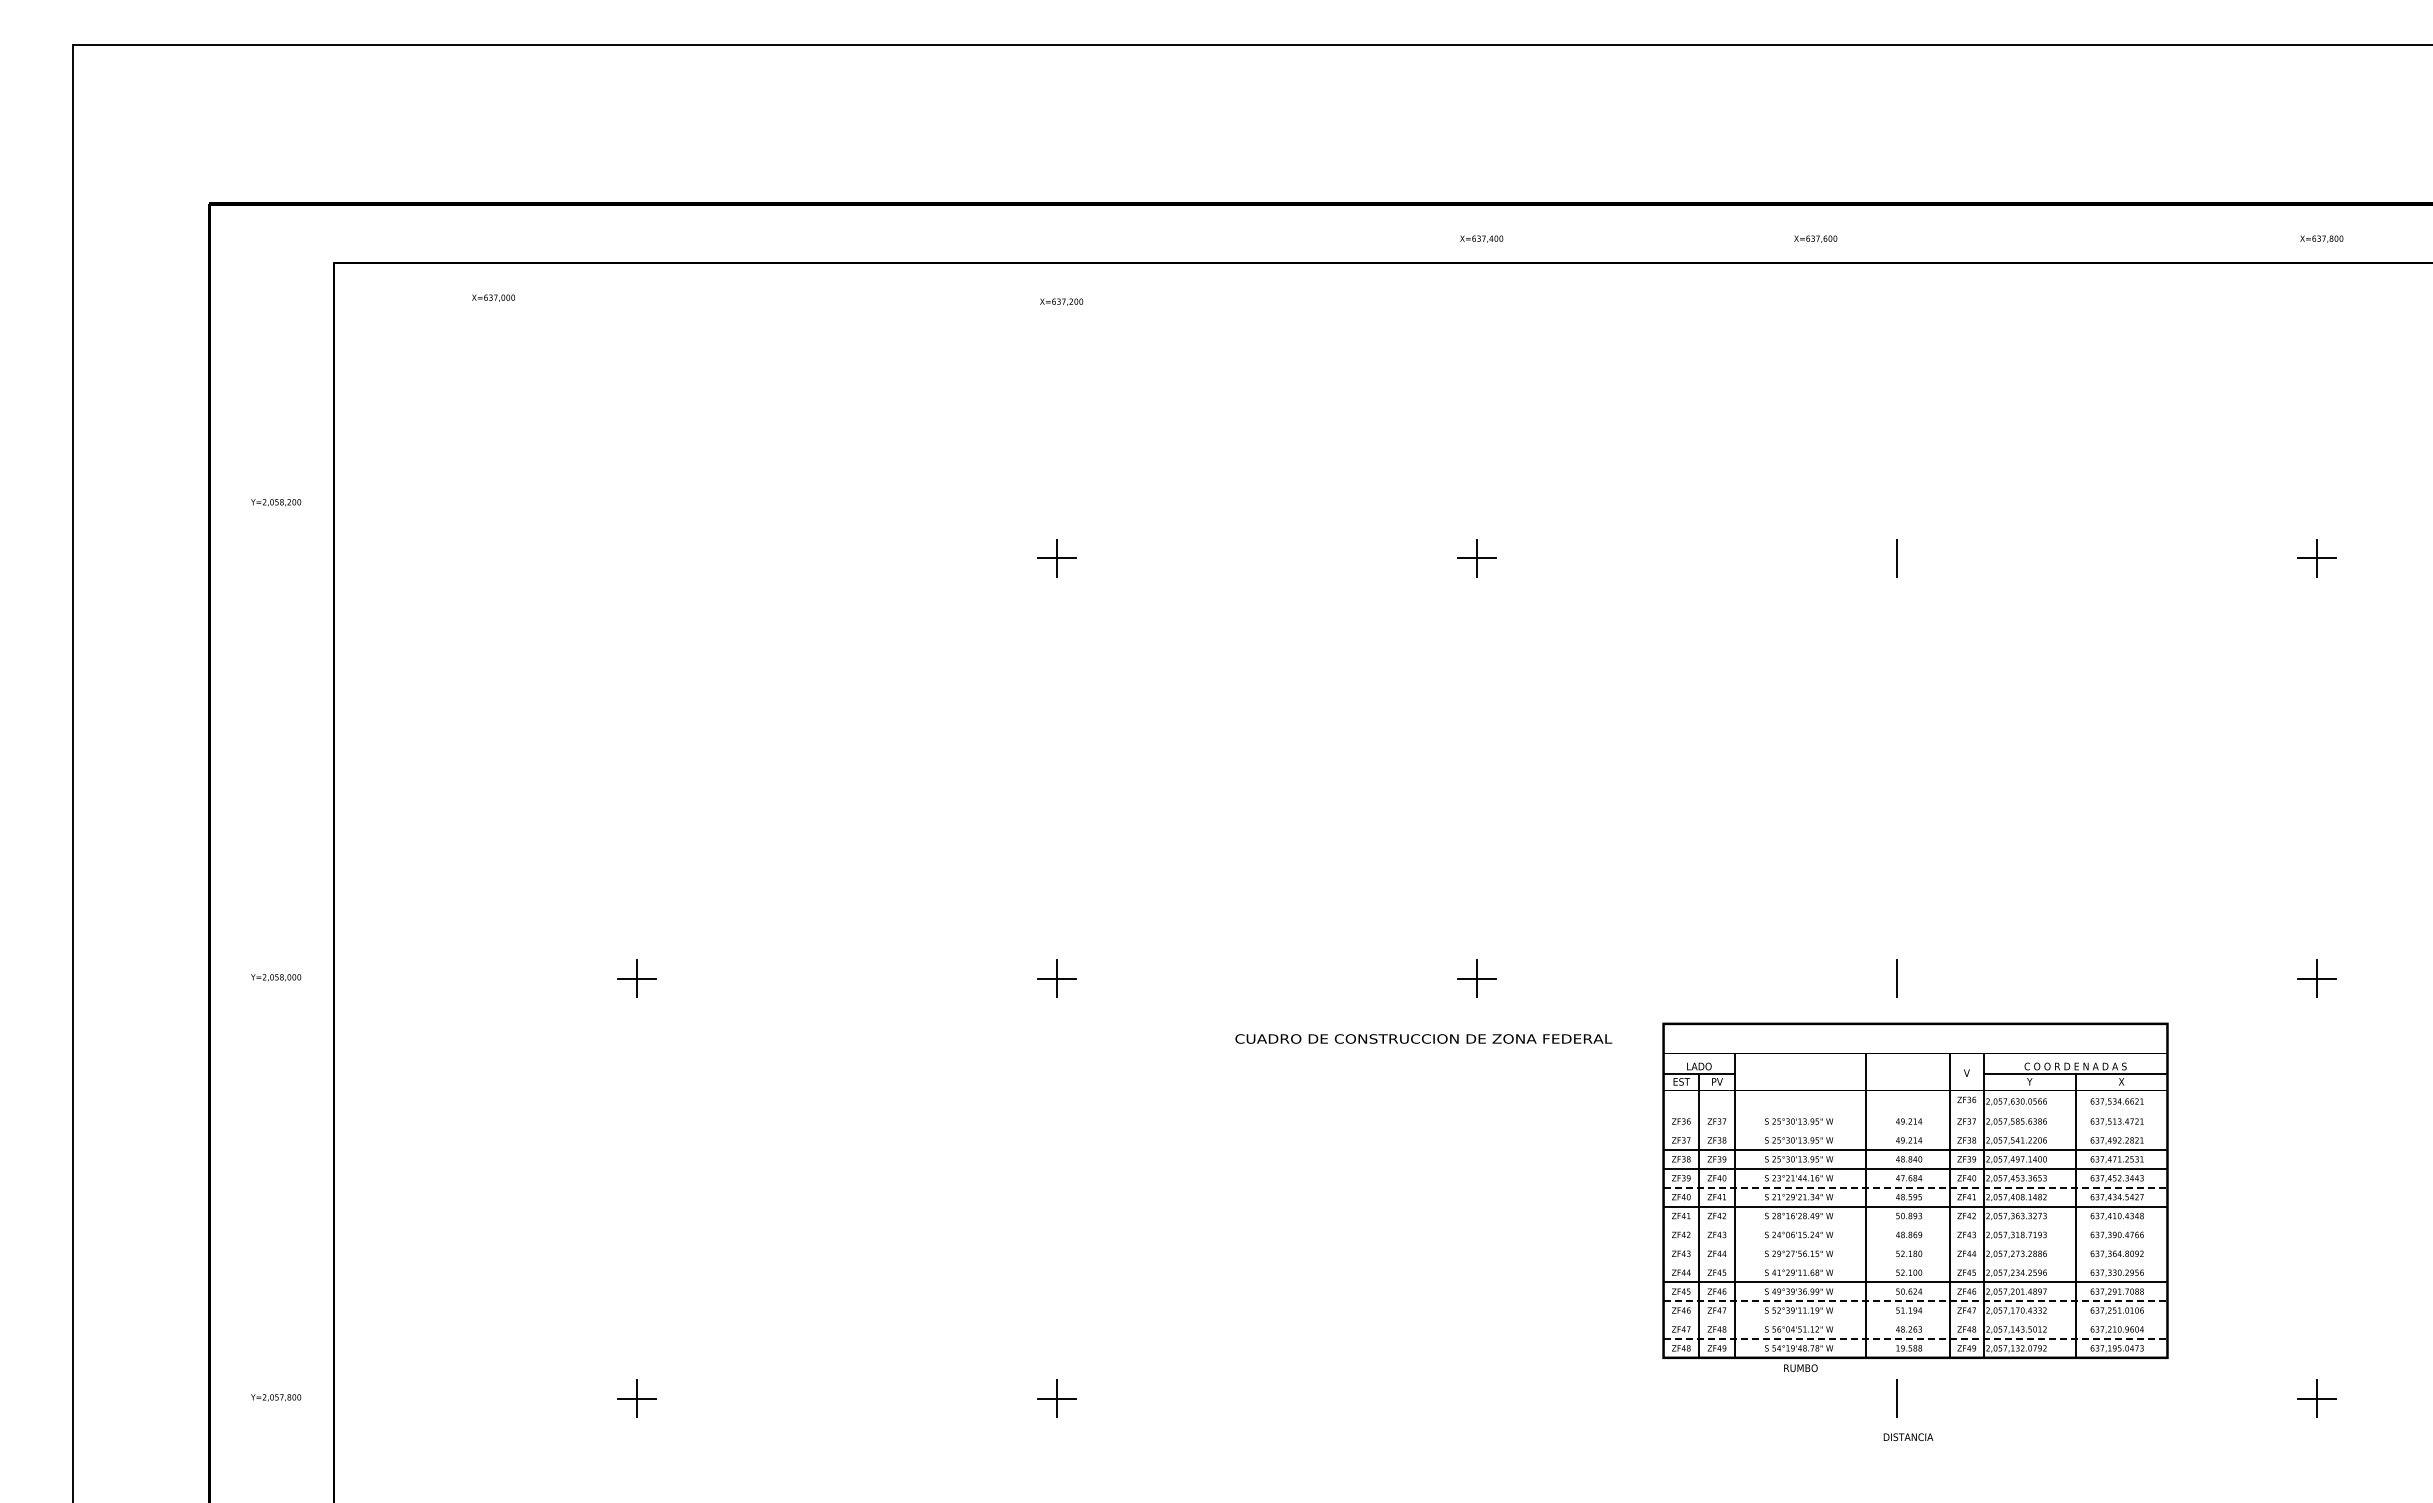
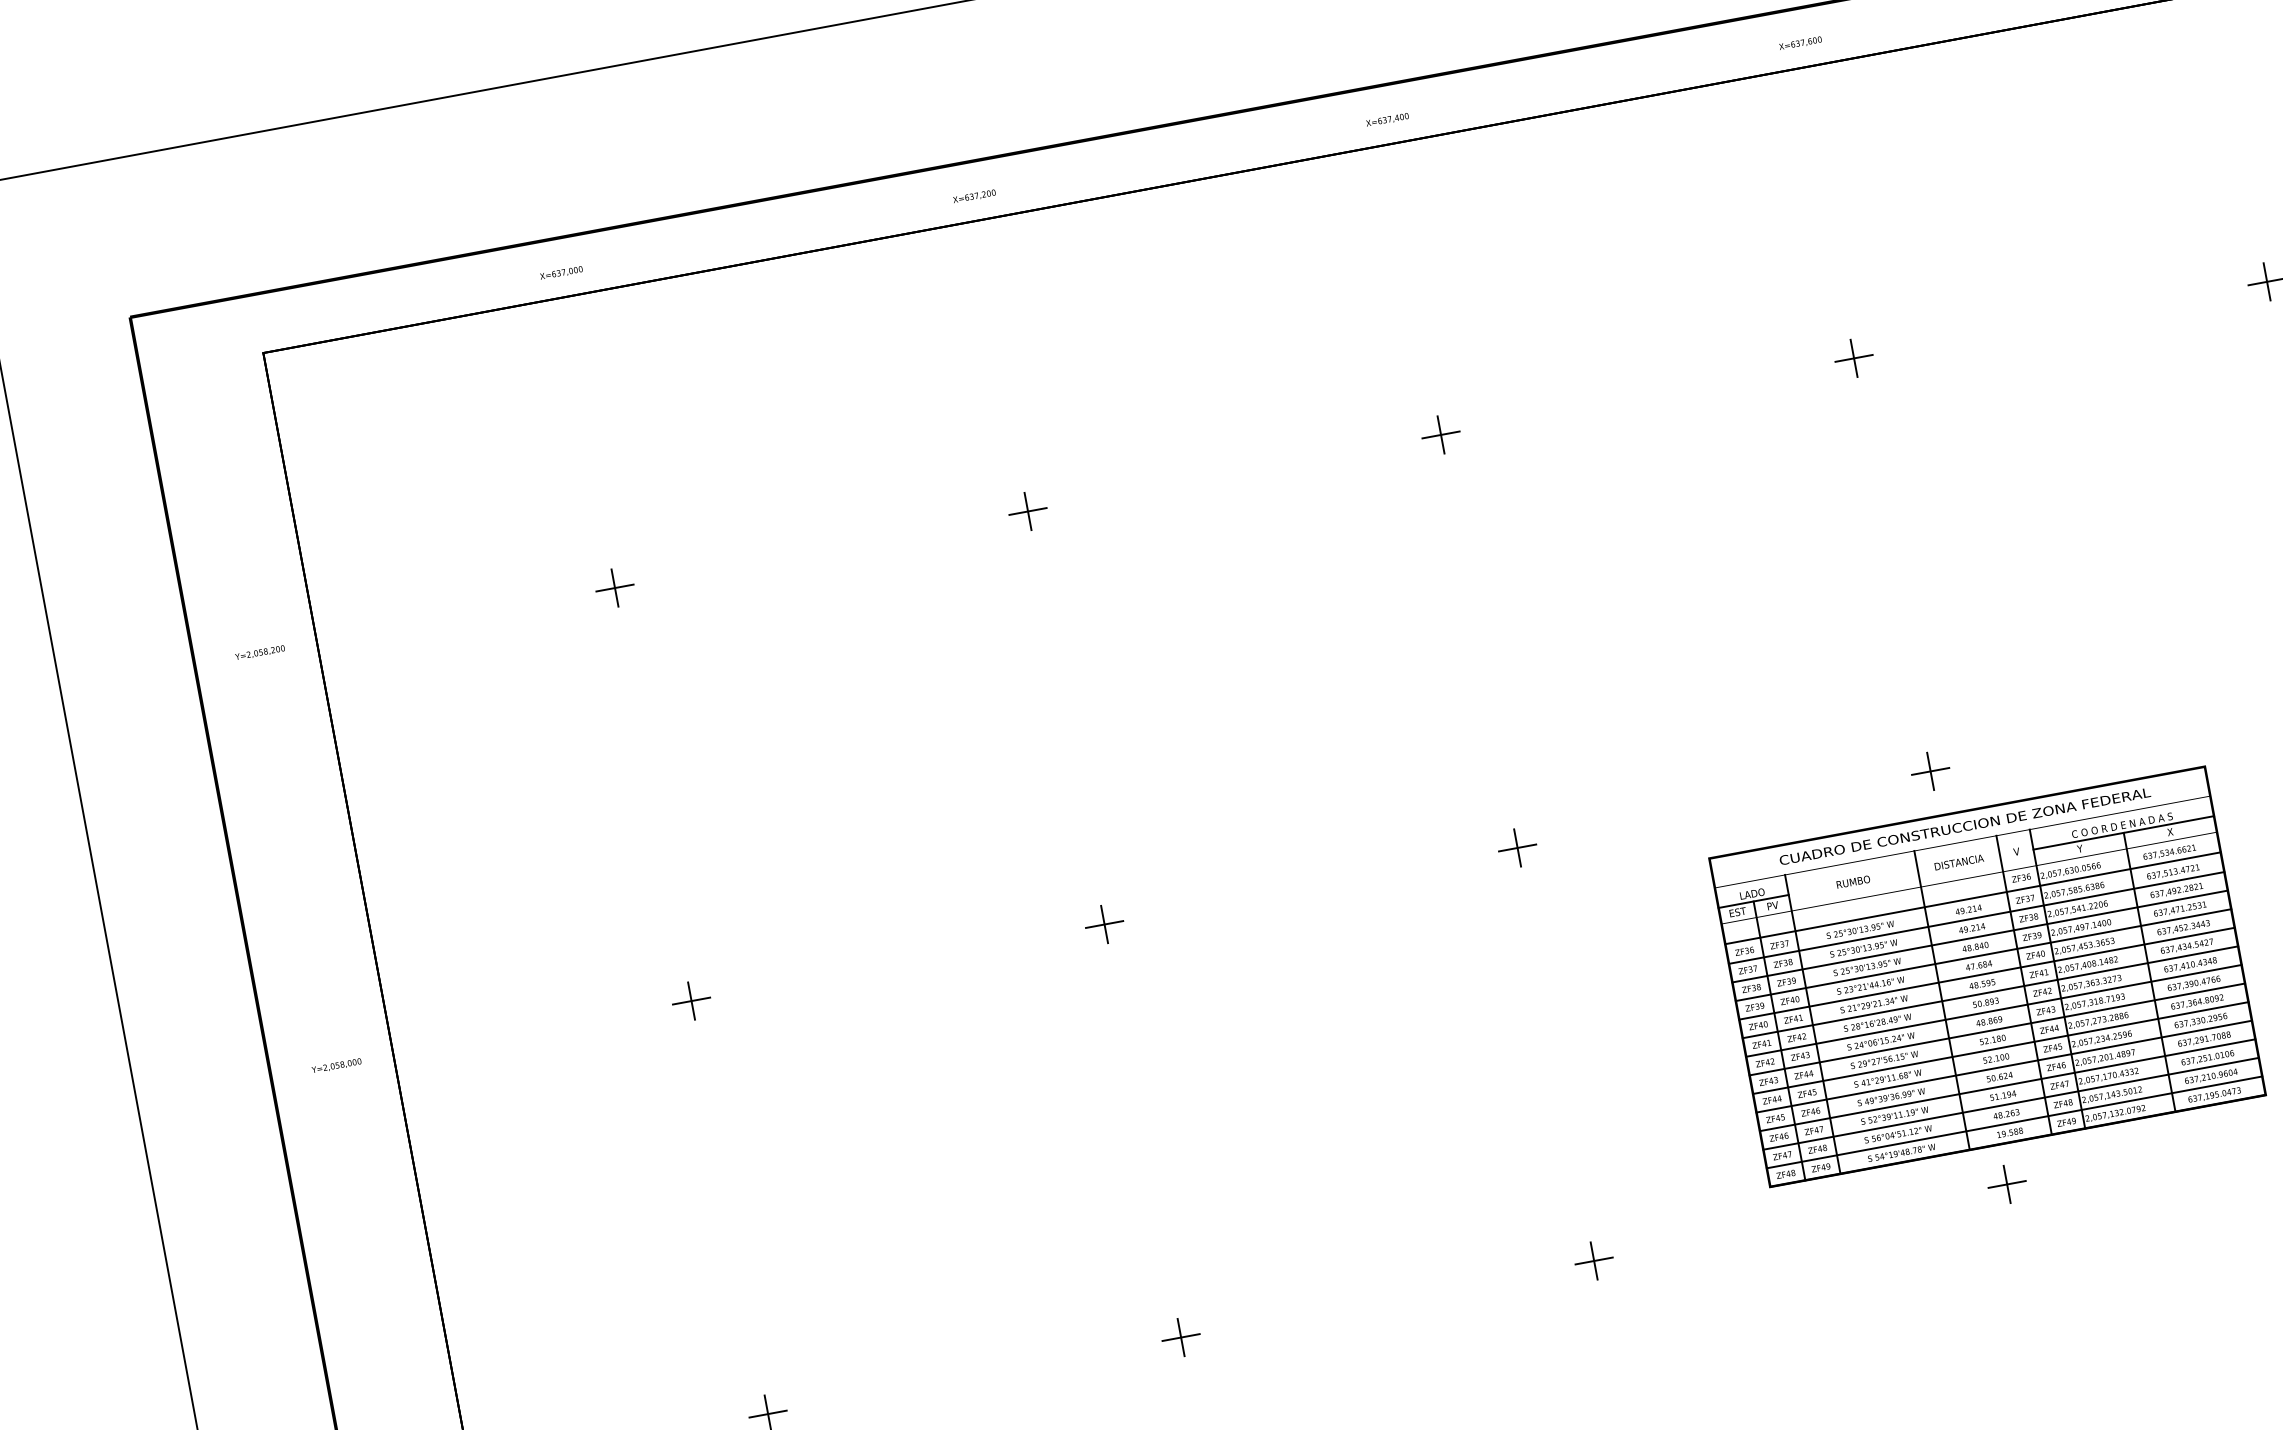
text: (1815, 238) -> (1800, 42), moved
text: (493, 297) -> (561, 272), moved
text: (1061, 301) -> (974, 196), moved
text: (276, 502) -> (260, 652), moved
part: (636, 558) -> (614, 588), added
line: (1896, 558) -> (1853, 358), added
line: (1896, 978) -> (1930, 771), added
text: (1423, 1038) -> (1964, 826), moved
line: (1915, 1110) -> (1972, 897), added
line: (1915, 1130) -> (1976, 917), added
line: (1915, 1187) -> (1986, 973), dashed -> solid
line: (1915, 1225) -> (1993, 1010), added
line: (1915, 1244) -> (1997, 1029), added
line: (1915, 1263) -> (2000, 1048), added
line: (1915, 1301) -> (2007, 1085), dashed -> solid
line: (1915, 1320) -> (2011, 1104), added
line: (1915, 1338) -> (2014, 1121), dashed -> solid
text: (1800, 1367) -> (1852, 881), moved
part: (1476, 1398) -> (1593, 1260), added
line: (1896, 1398) -> (2006, 1184), added
text: (1908, 1436) -> (1959, 861), moved

